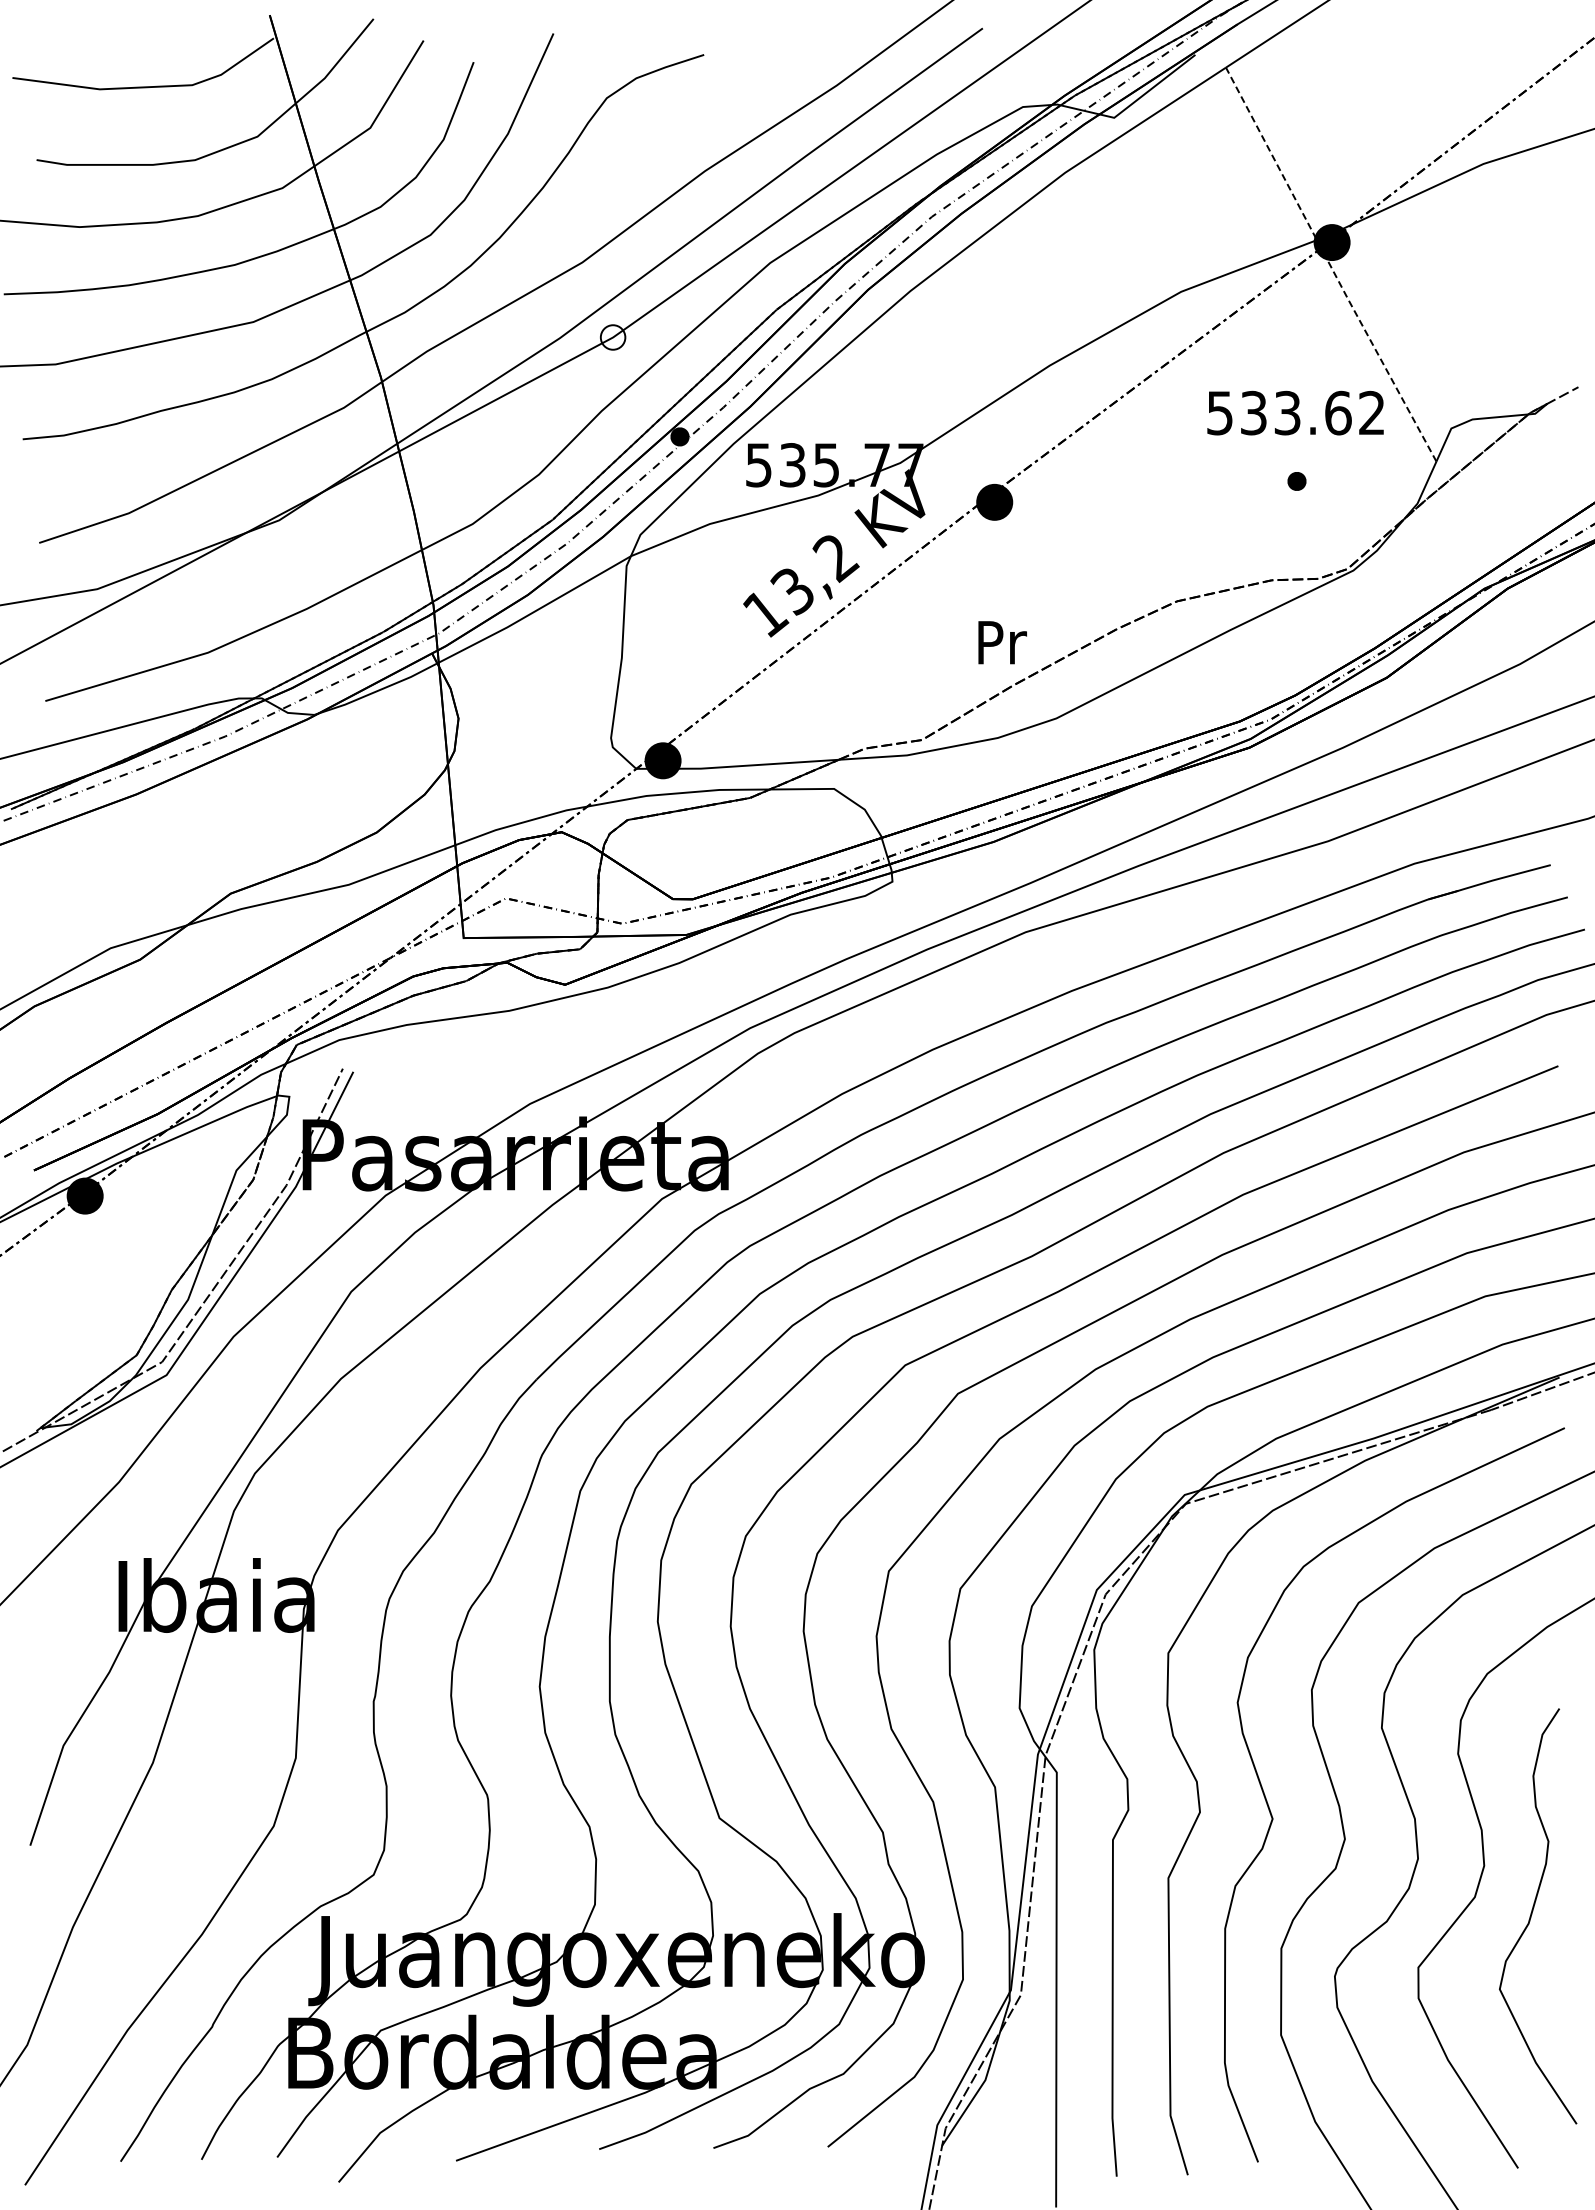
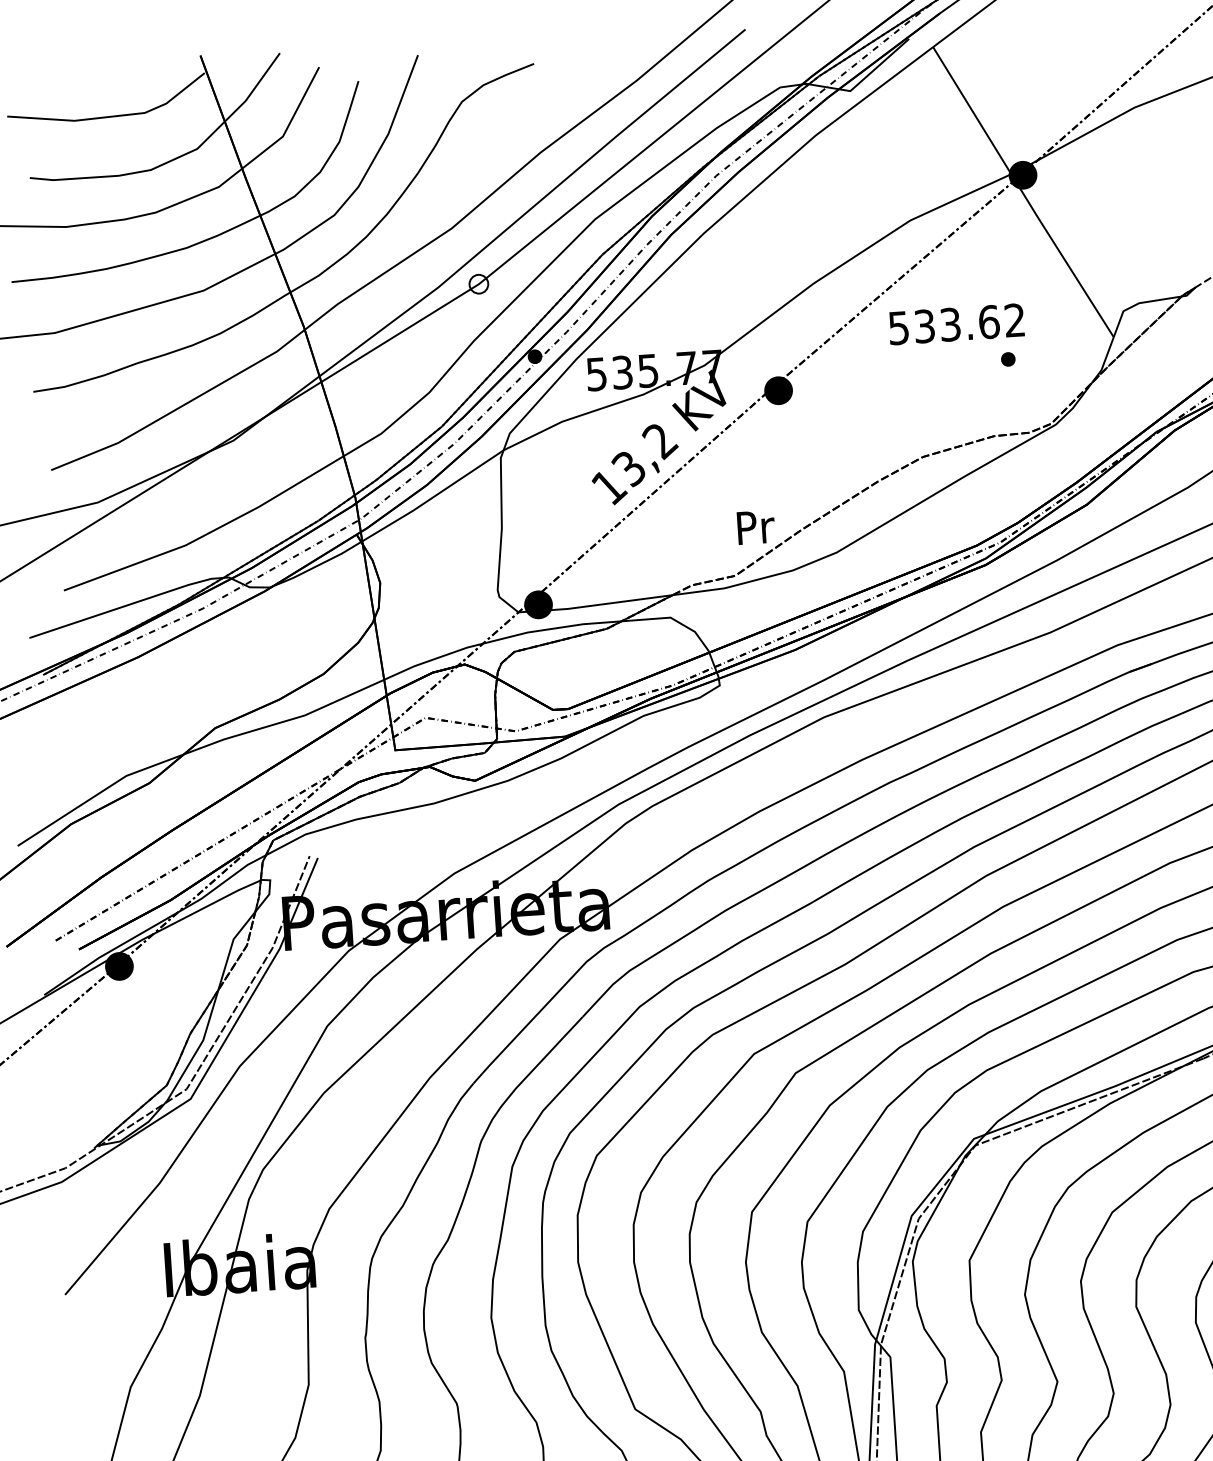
line: (1330, 265) -> (1022, 192), dashed -> solid
text: (1295, 412) -> (956, 323), moved
text: (1002, 642) -> (756, 527), moved

